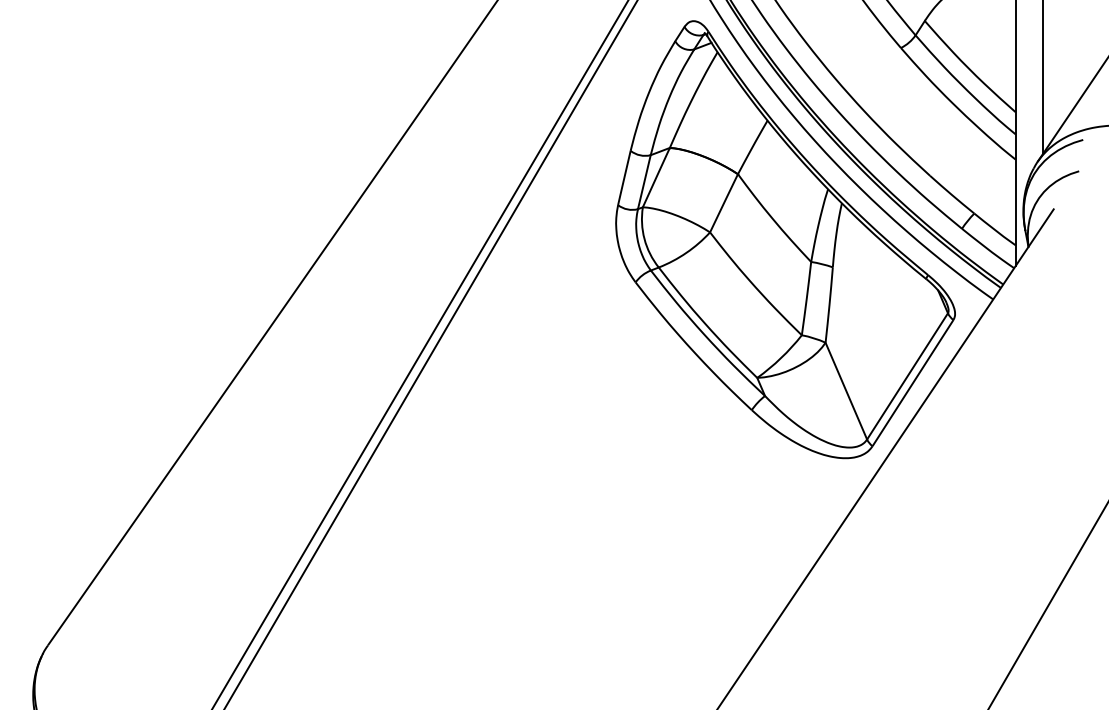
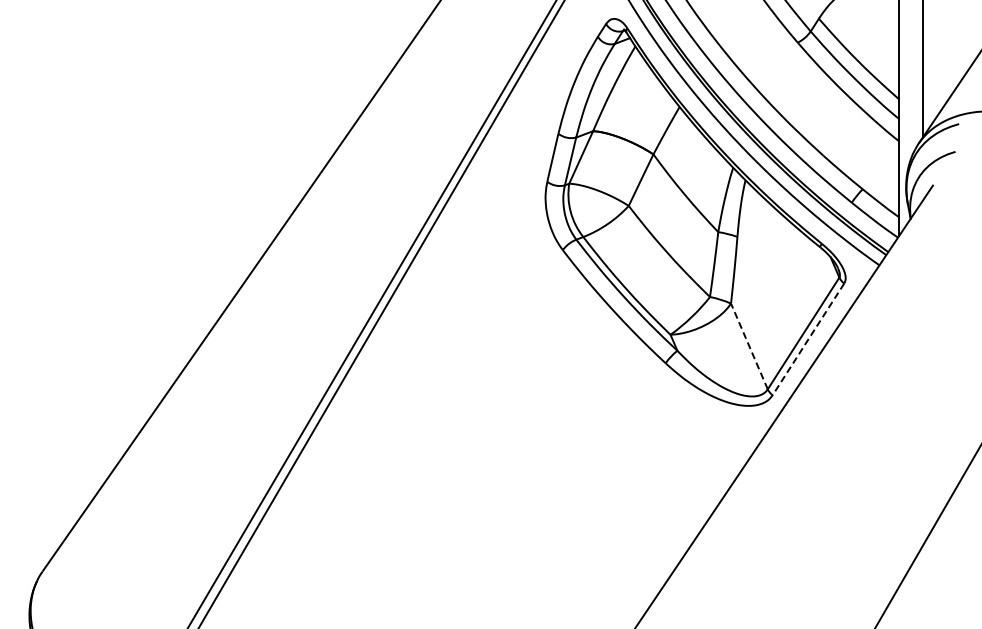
line: (913, 383) -> (808, 339), solid -> dashed
line: (846, 391) -> (749, 346), solid -> dashed

